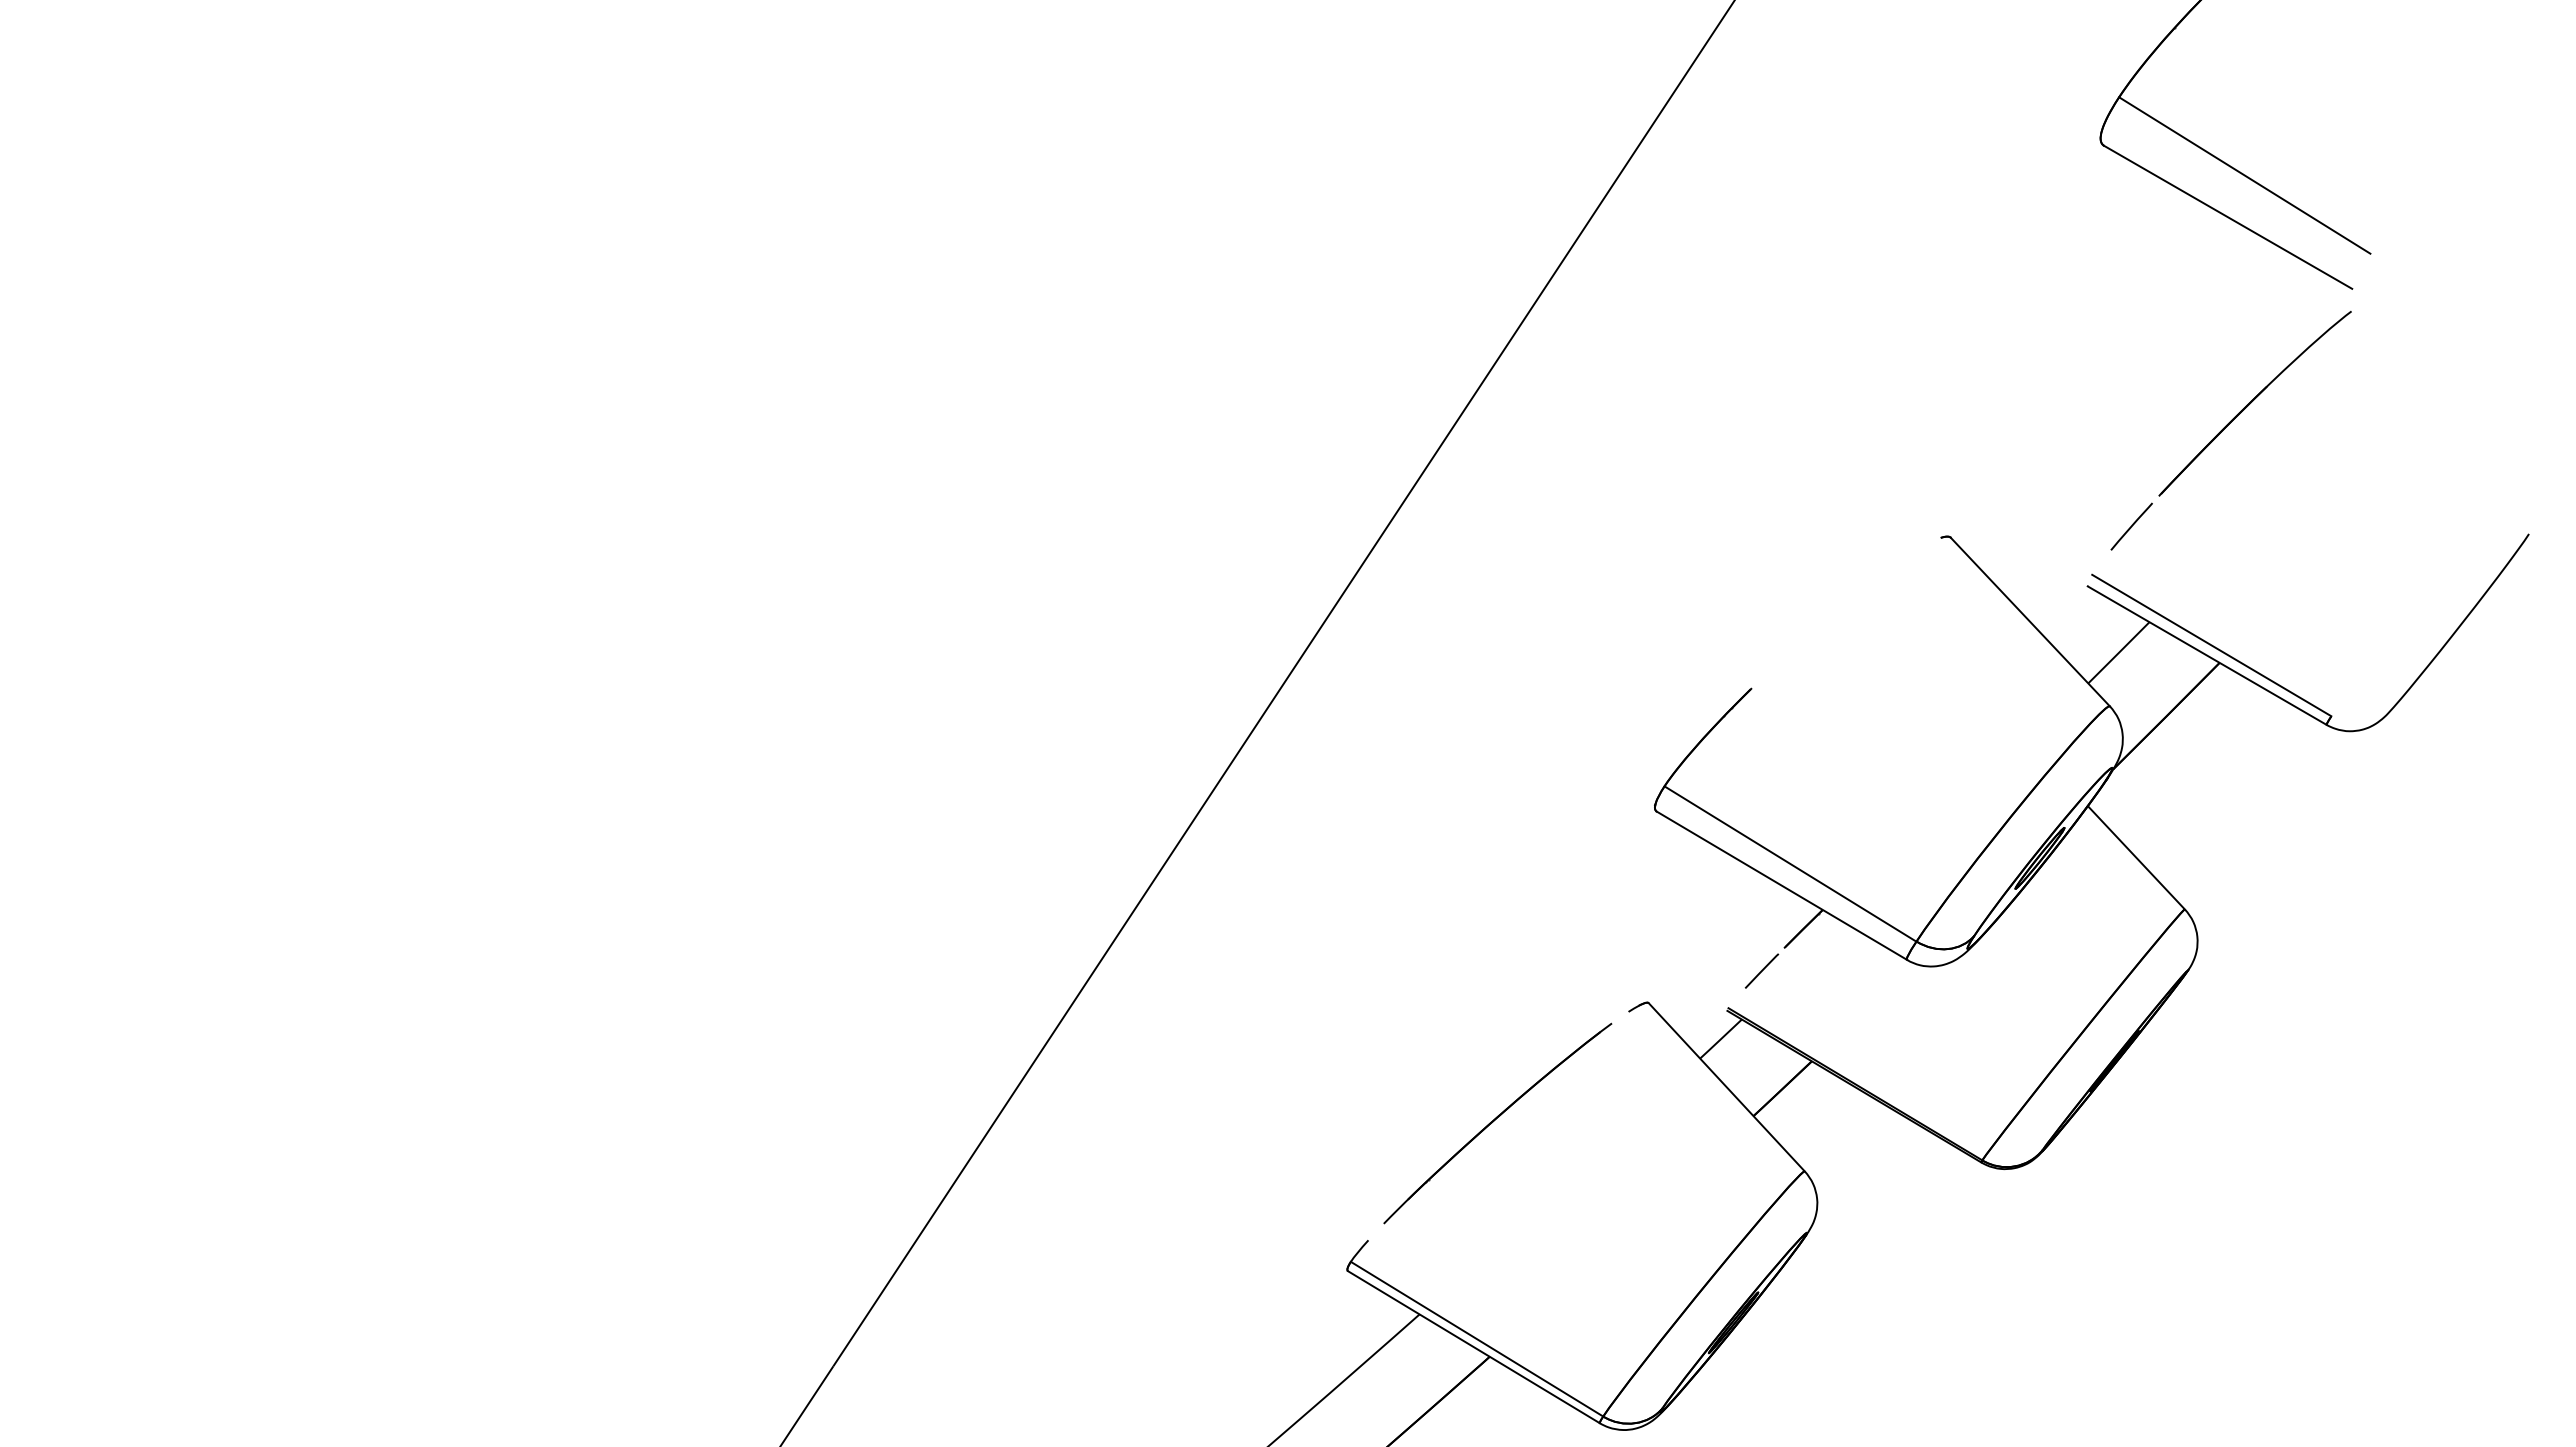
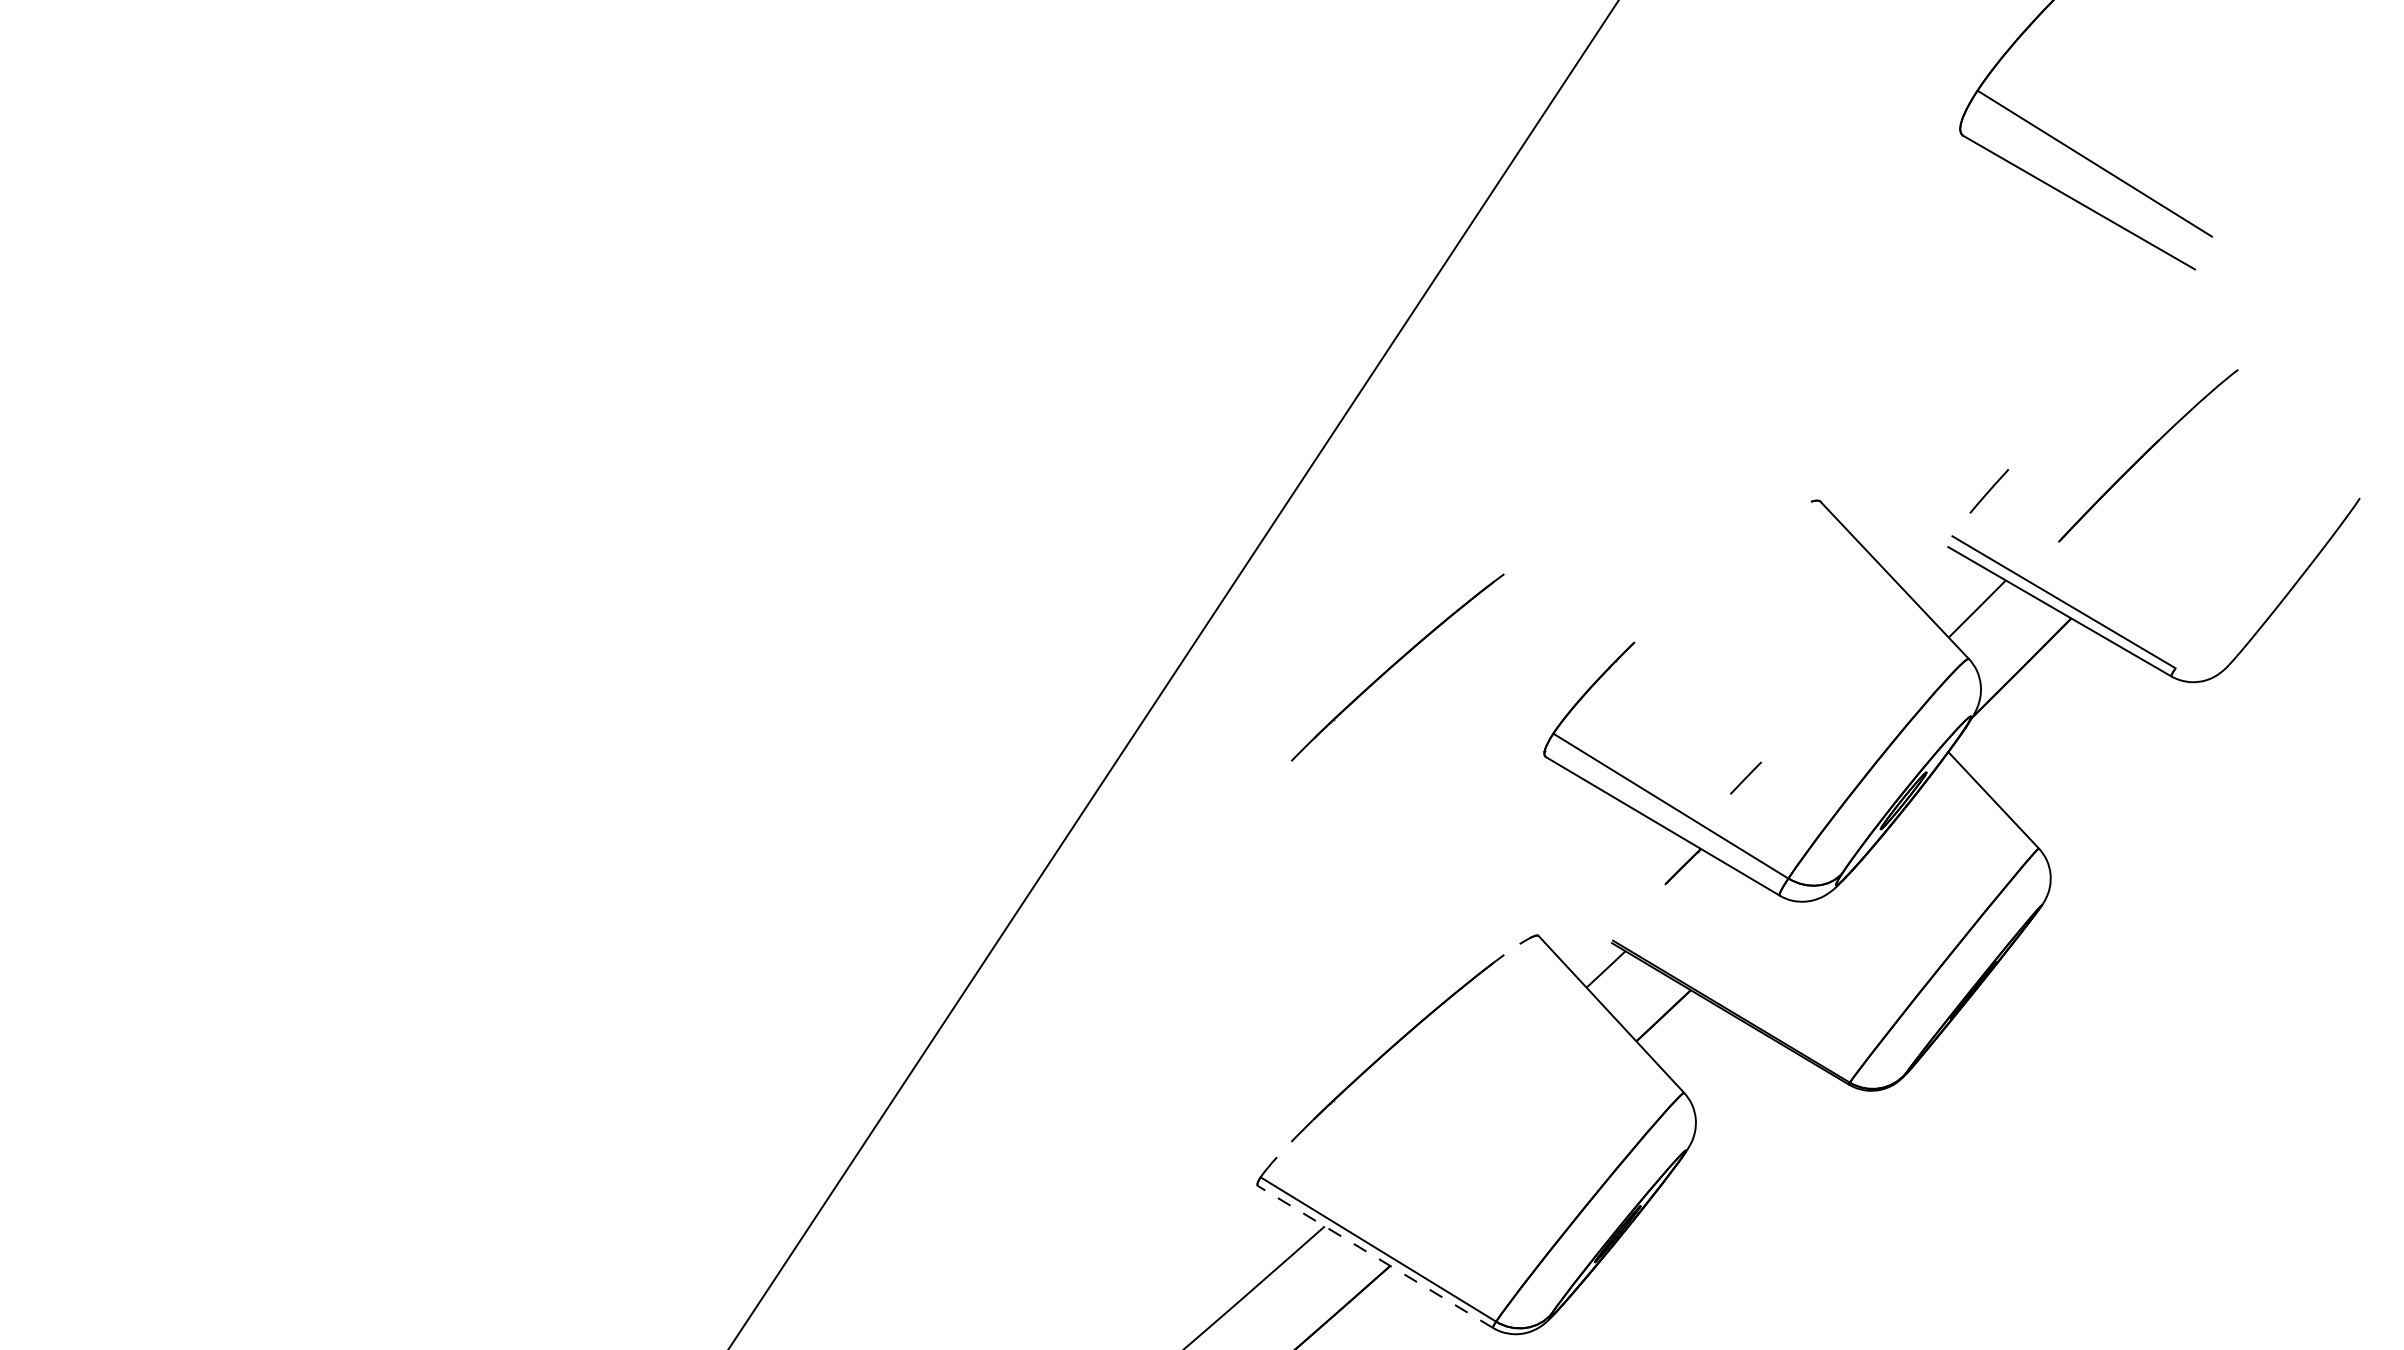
part: (2254, 403) -> (2147, 455), moved
part: (1497, 715) -> (1397, 667), added
line: (1761, 970) -> (1745, 777), moved
line: (1473, 1346) -> (1375, 1256), solid -> dashed

